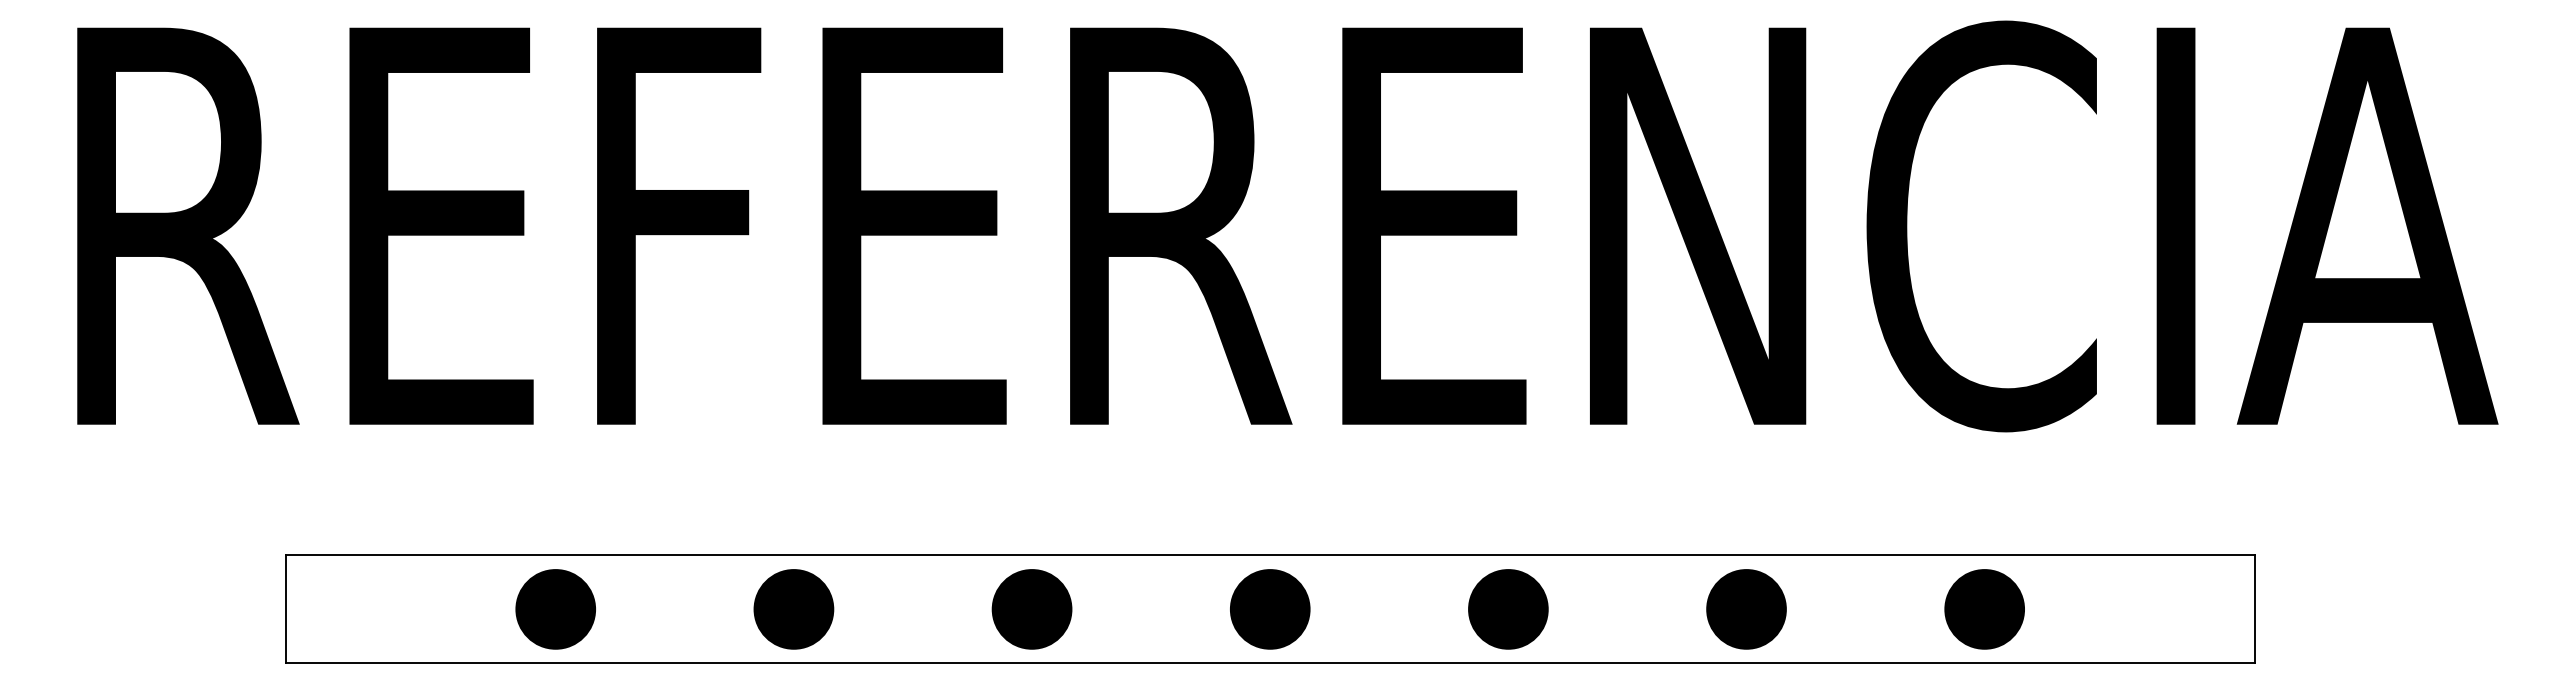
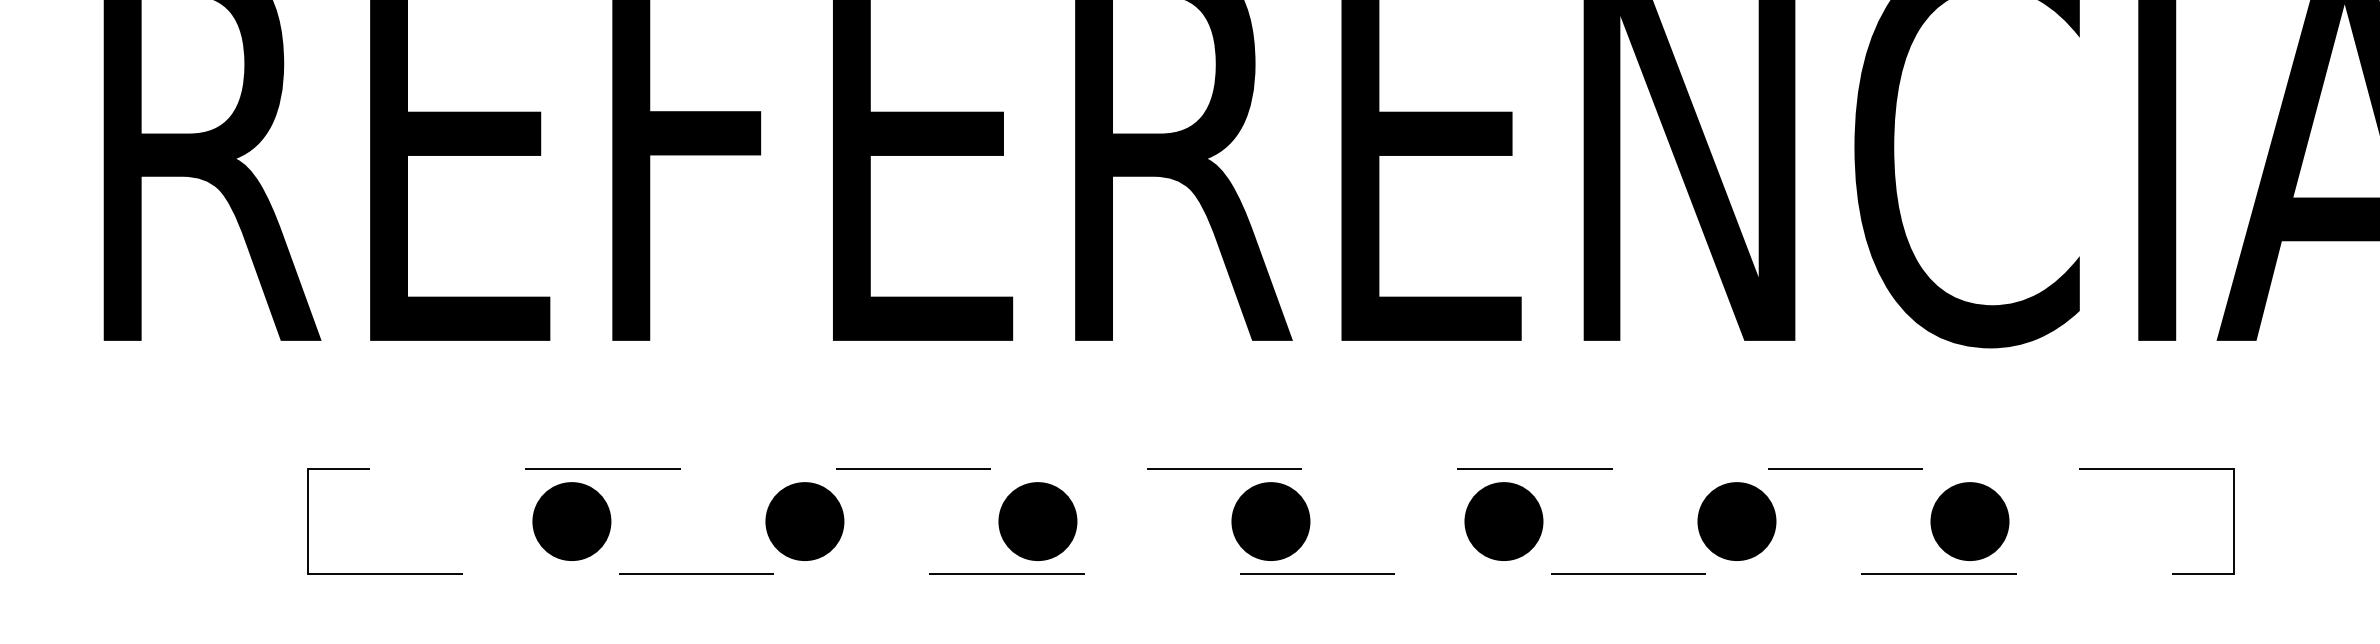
line: (1269, 555) -> (1270, 468), solid -> dashed
line: (1270, 663) -> (1271, 574), solid -> dashed

